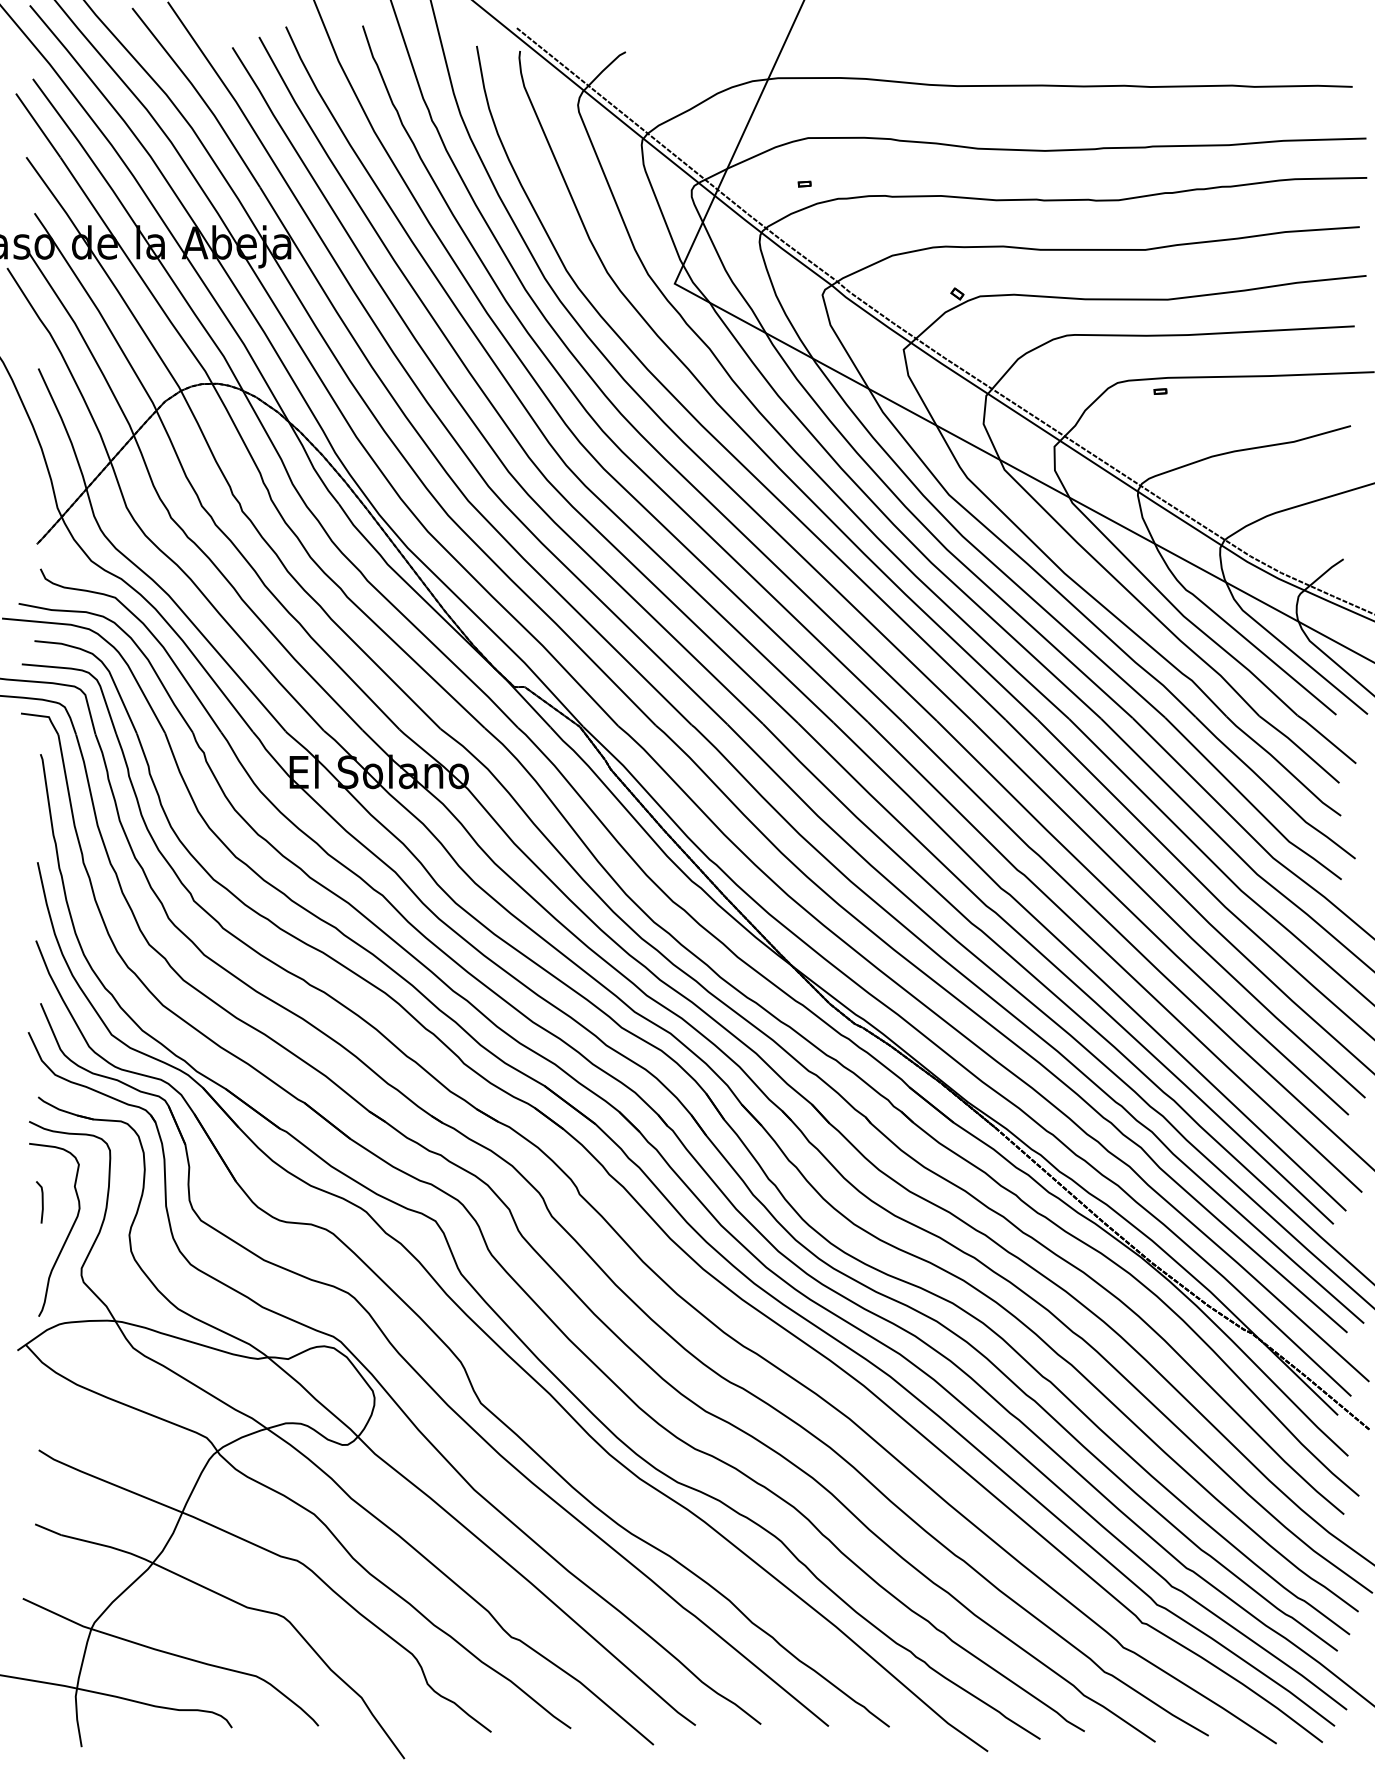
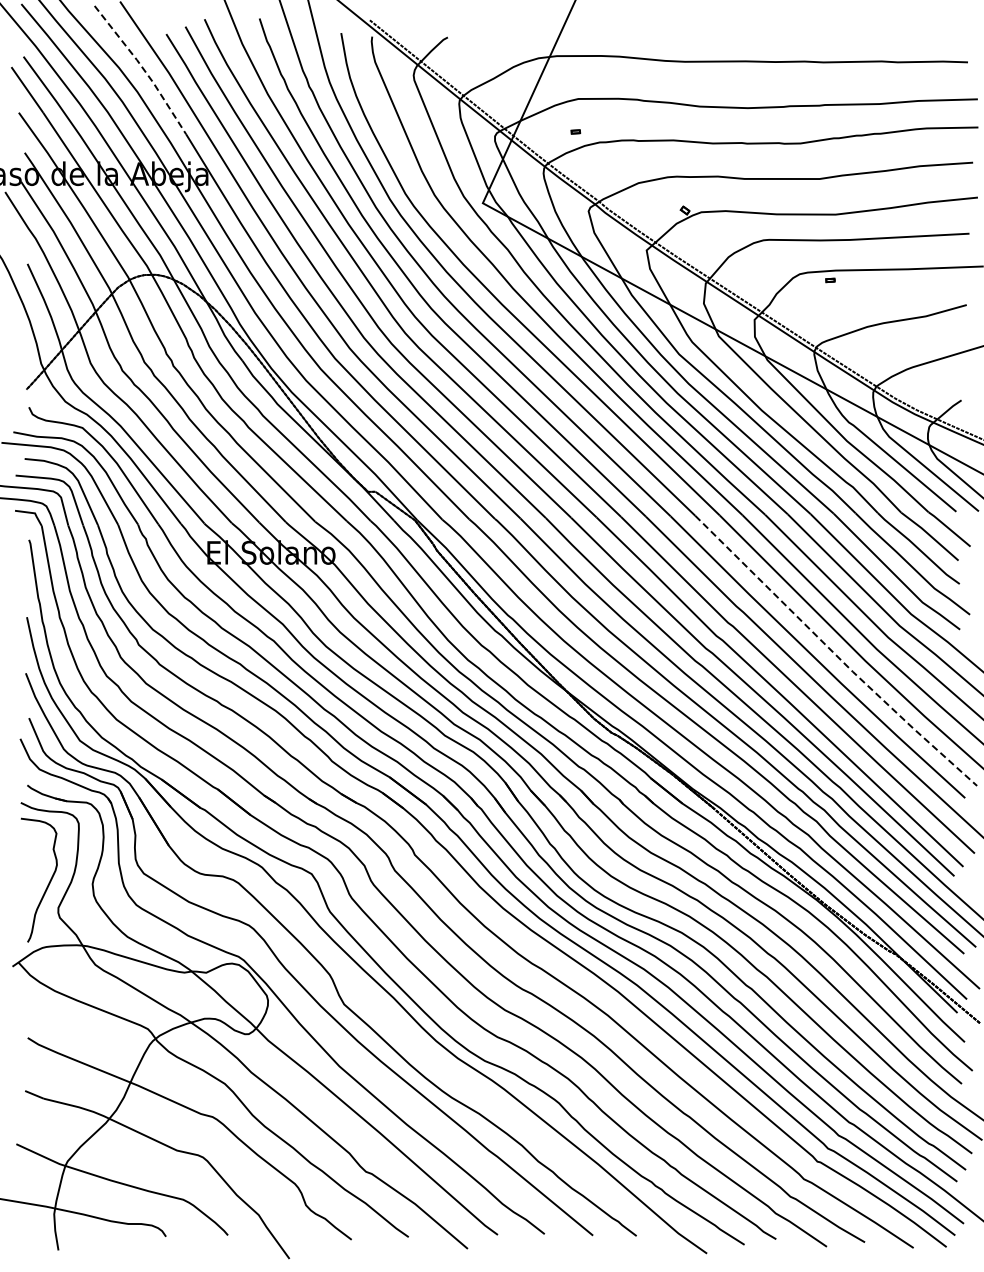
line: (200, 95) -> (143, 68), solid -> dashed
line: (1167, 914) -> (835, 654), solid -> dashed
line: (41, 1202) -> (29, 860), removed

